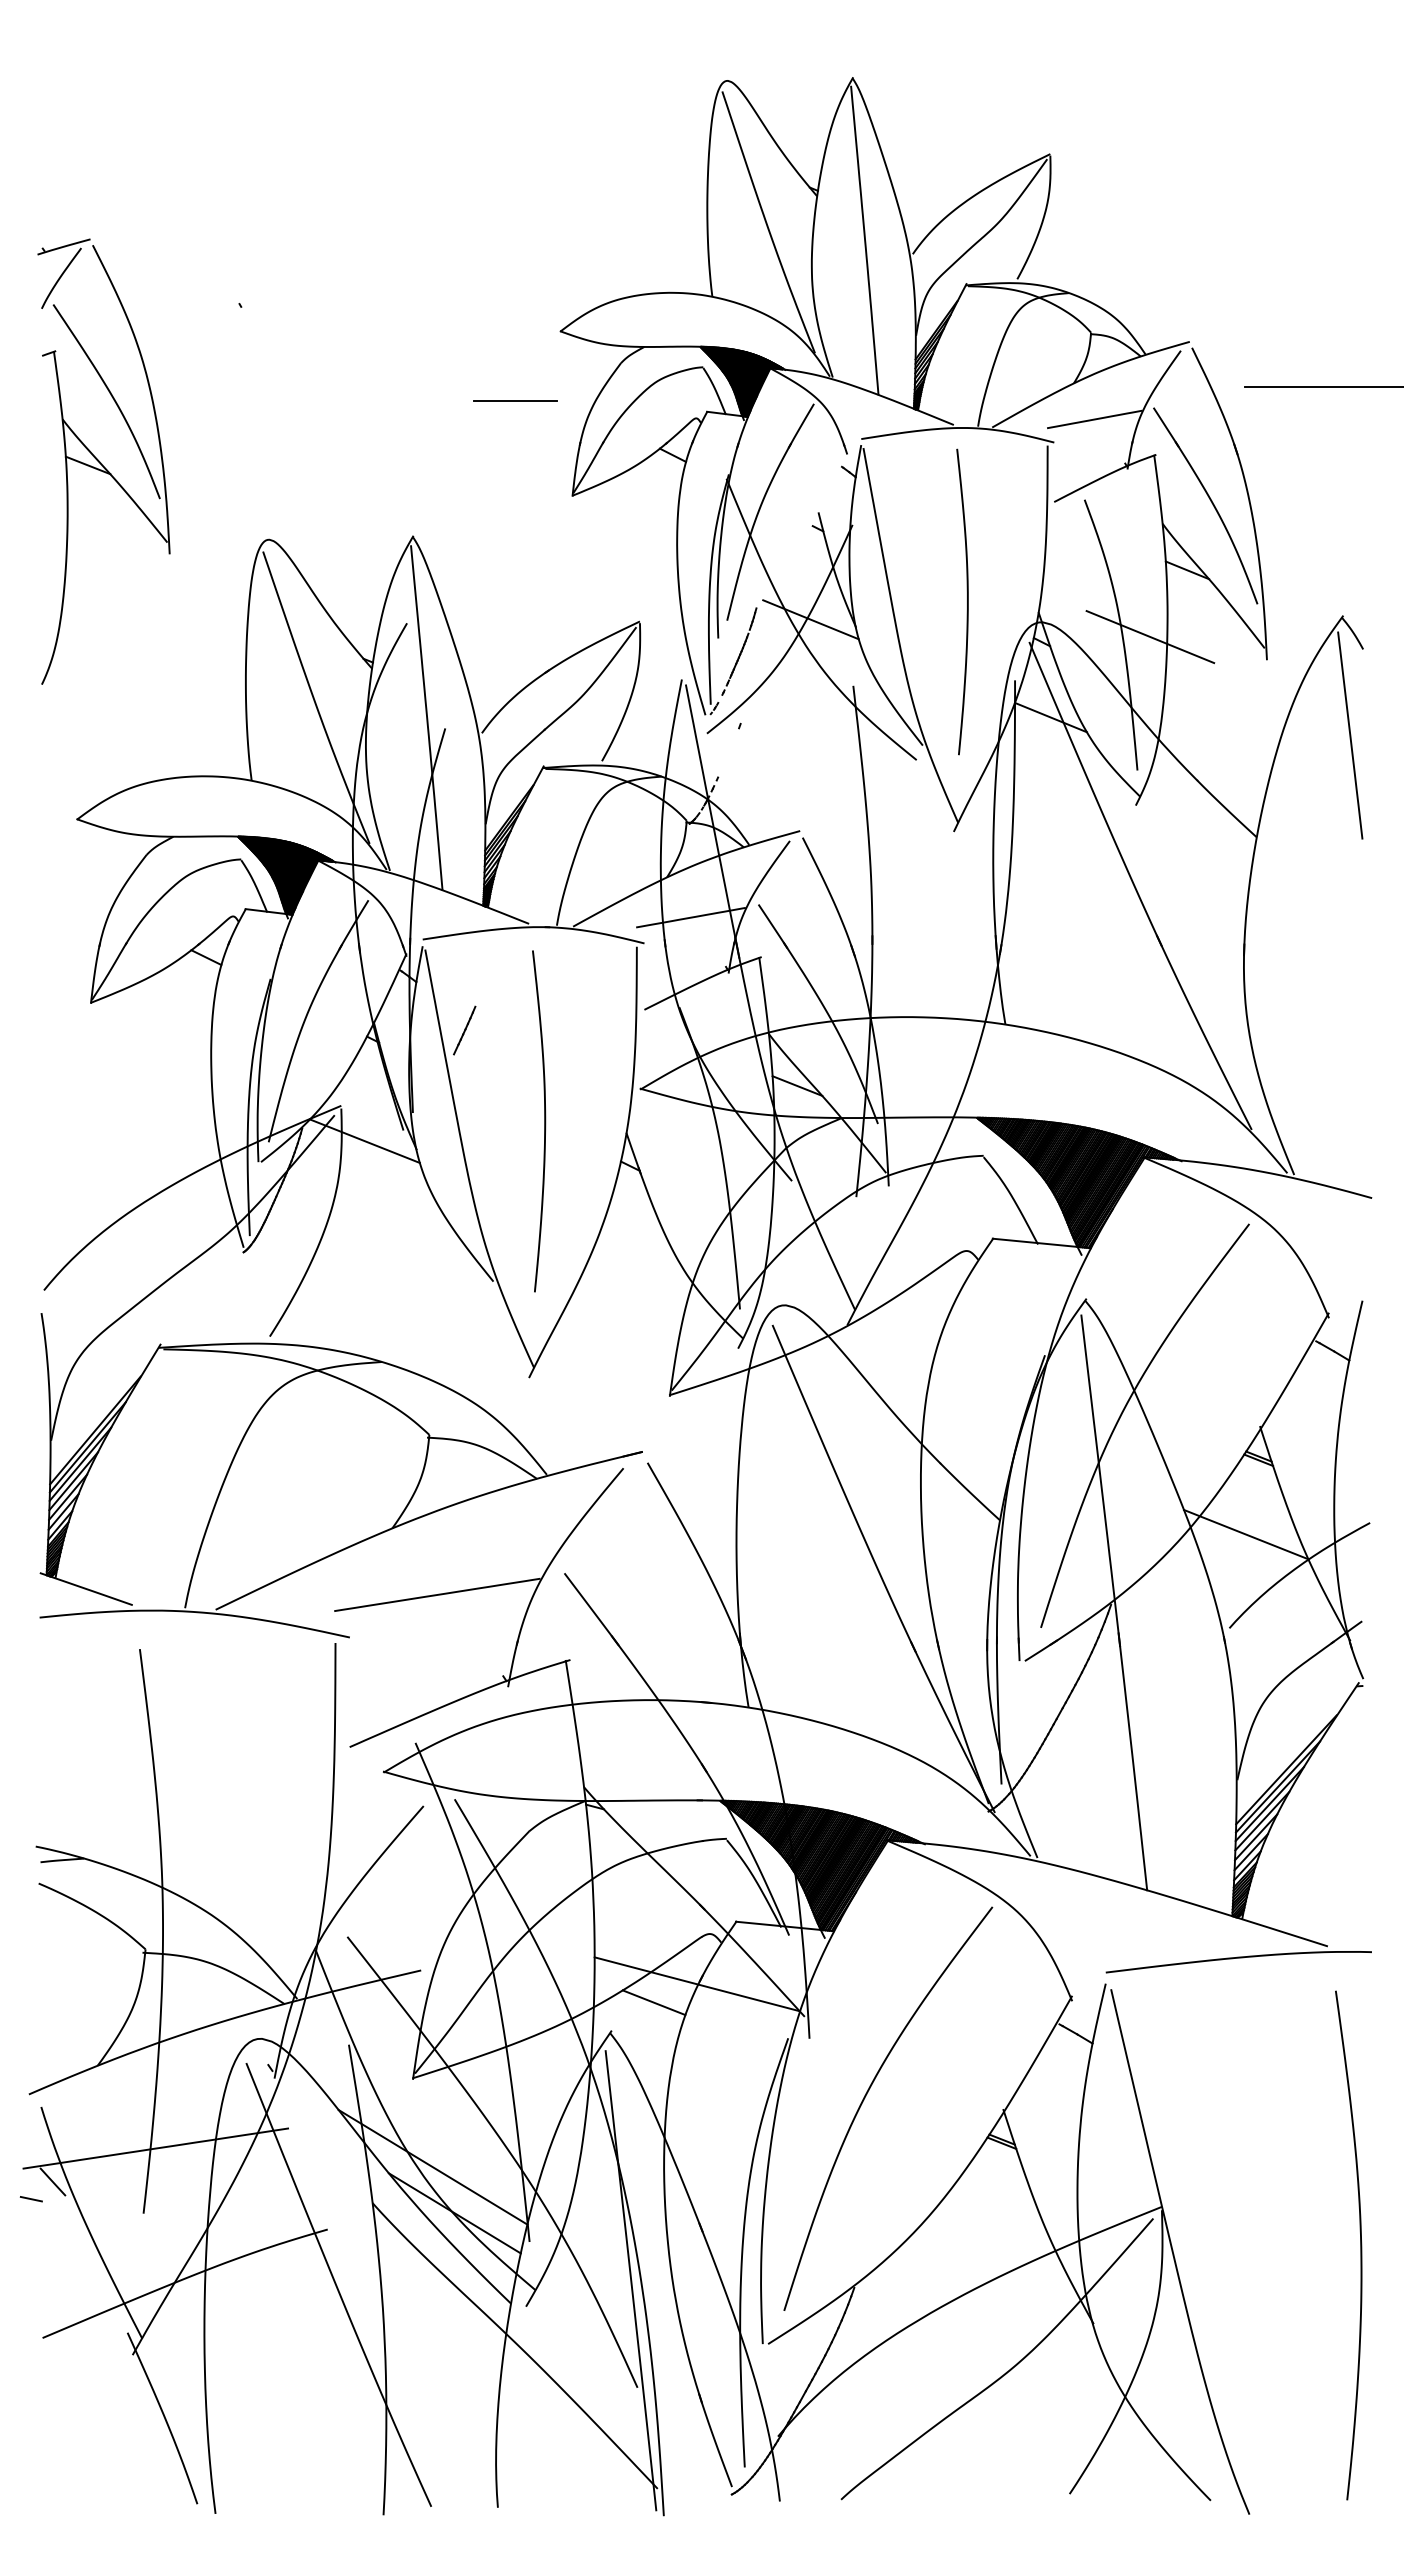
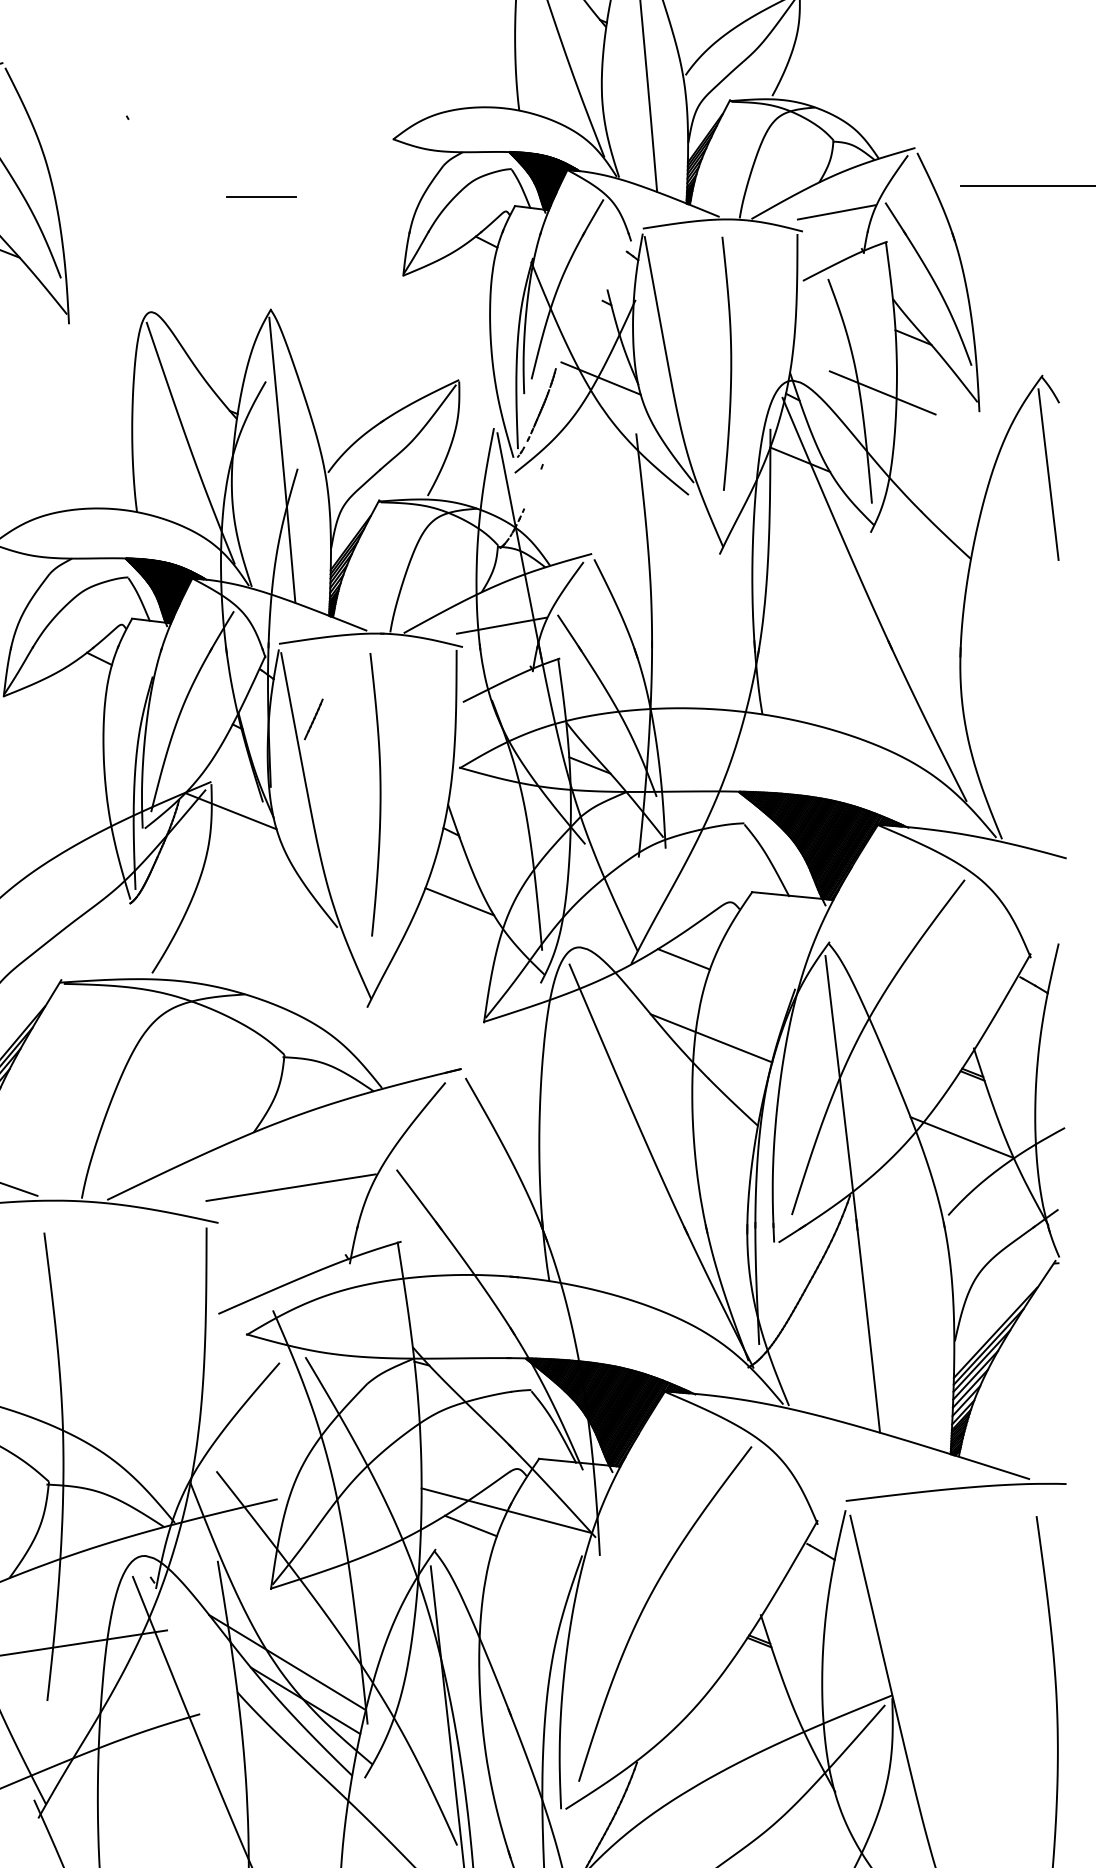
line: (515, 400) -> (261, 196), moved
line: (640, 1250) -> (459, 901), added
line: (910, 1319) -> (683, 959), added
line: (943, 1414) -> (711, 1037), added

